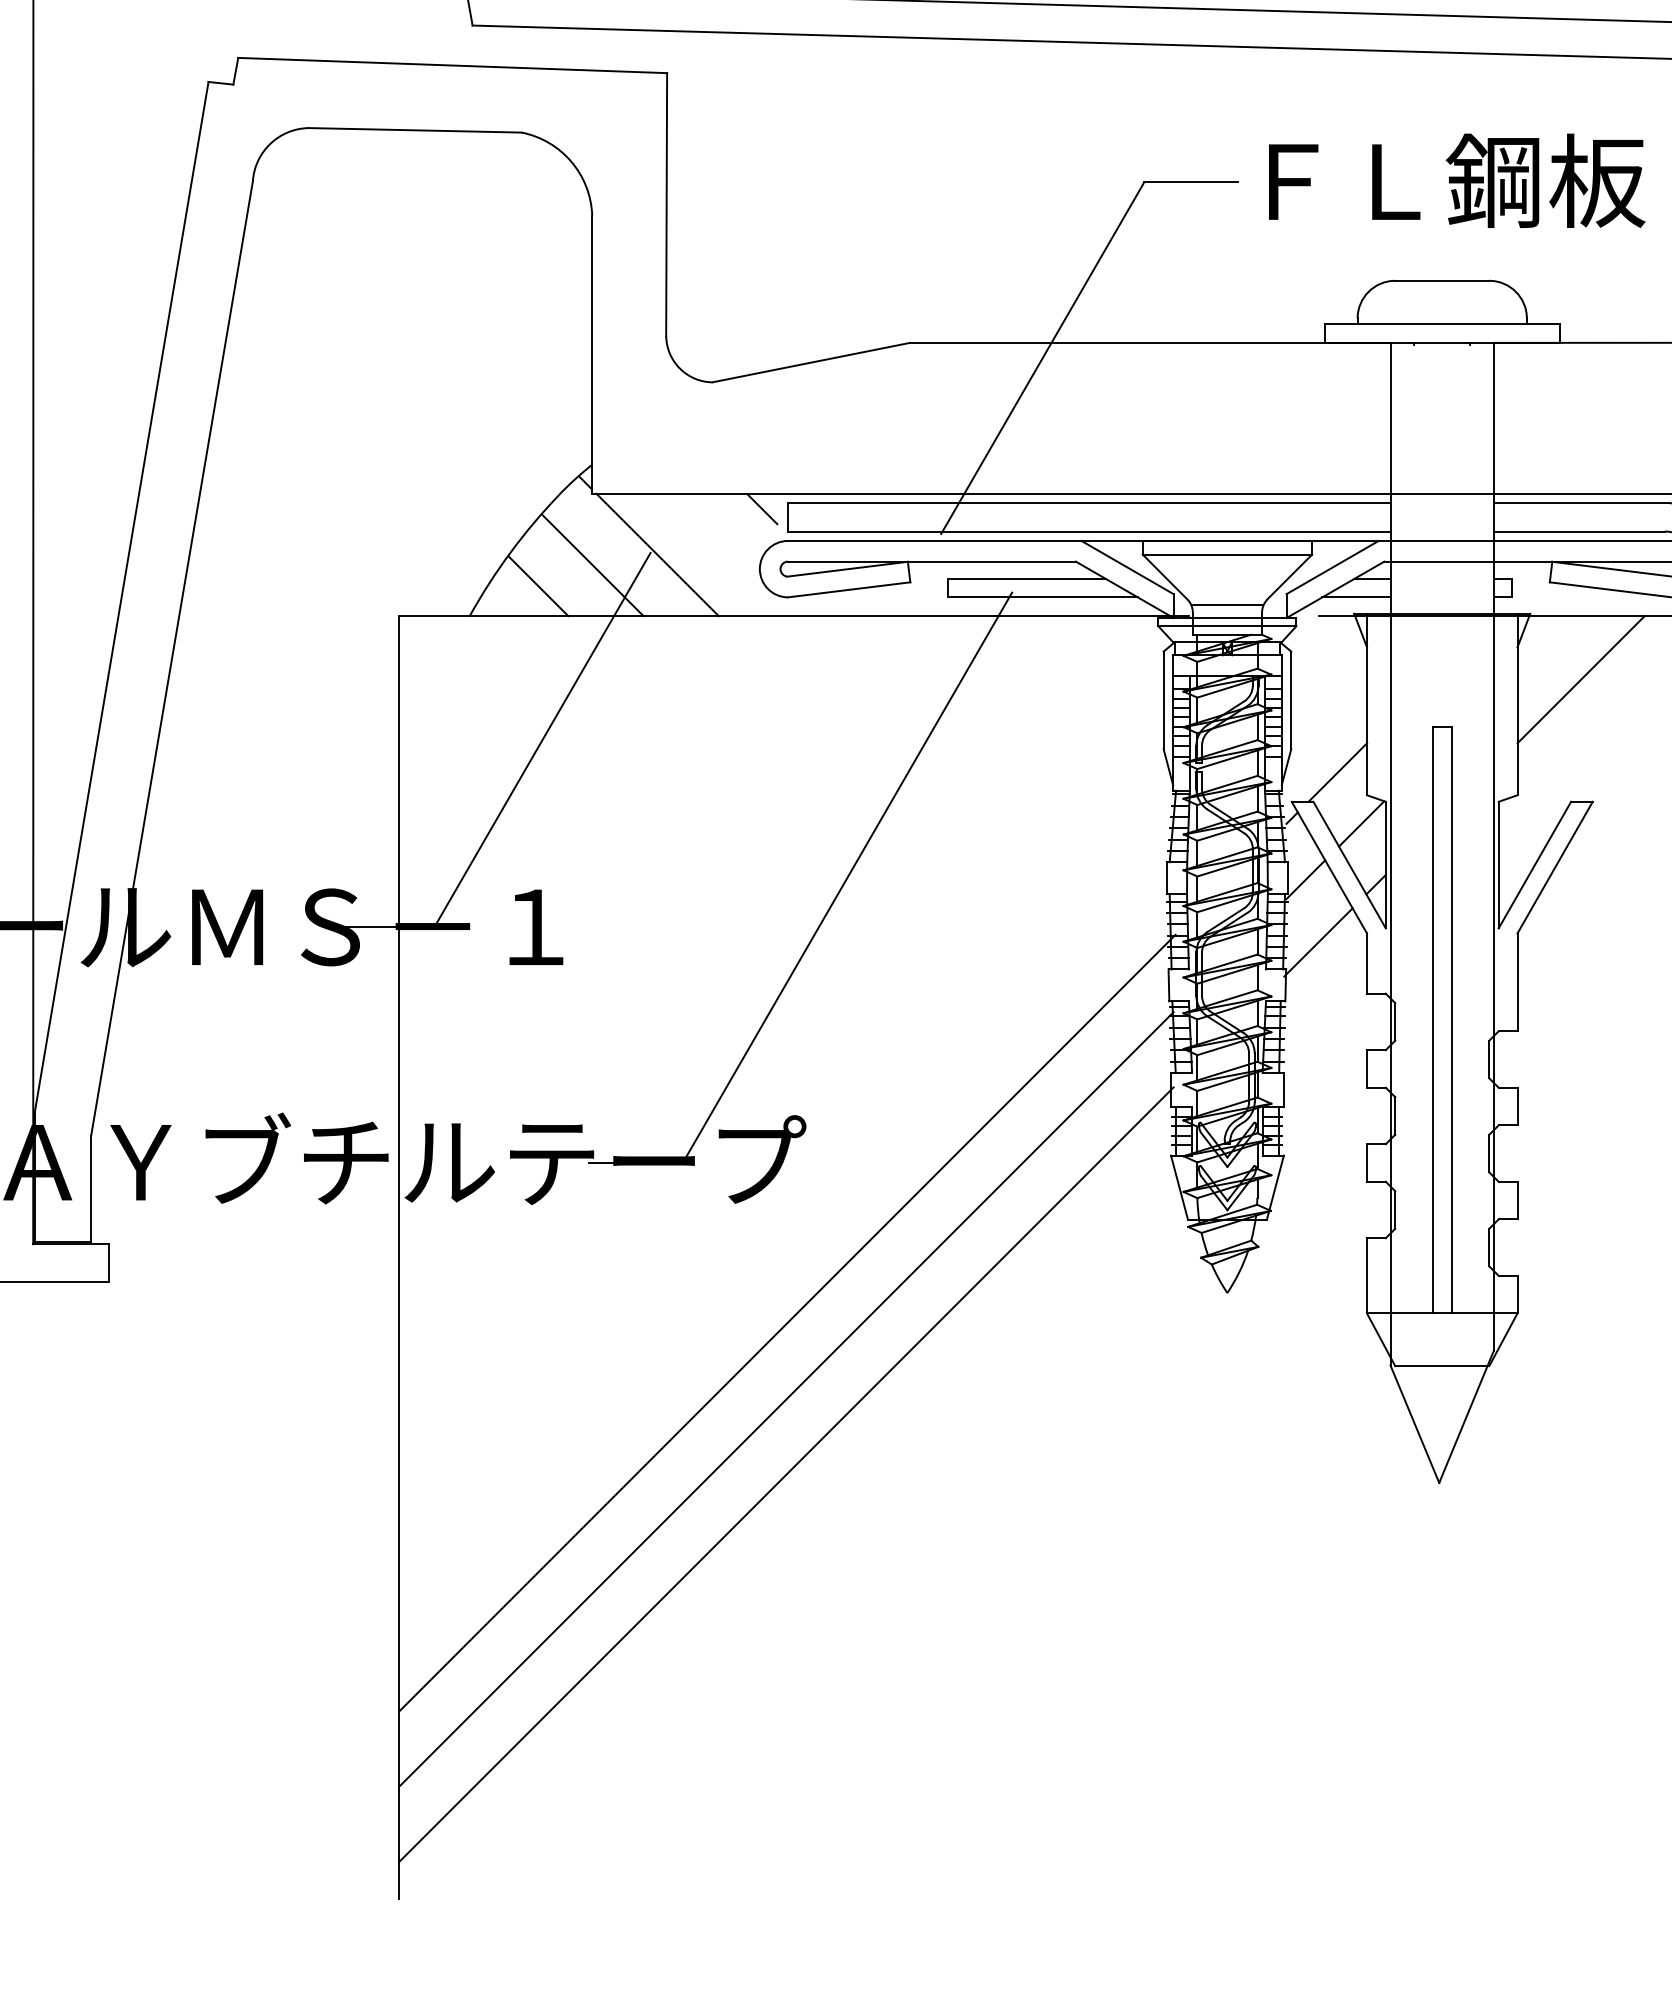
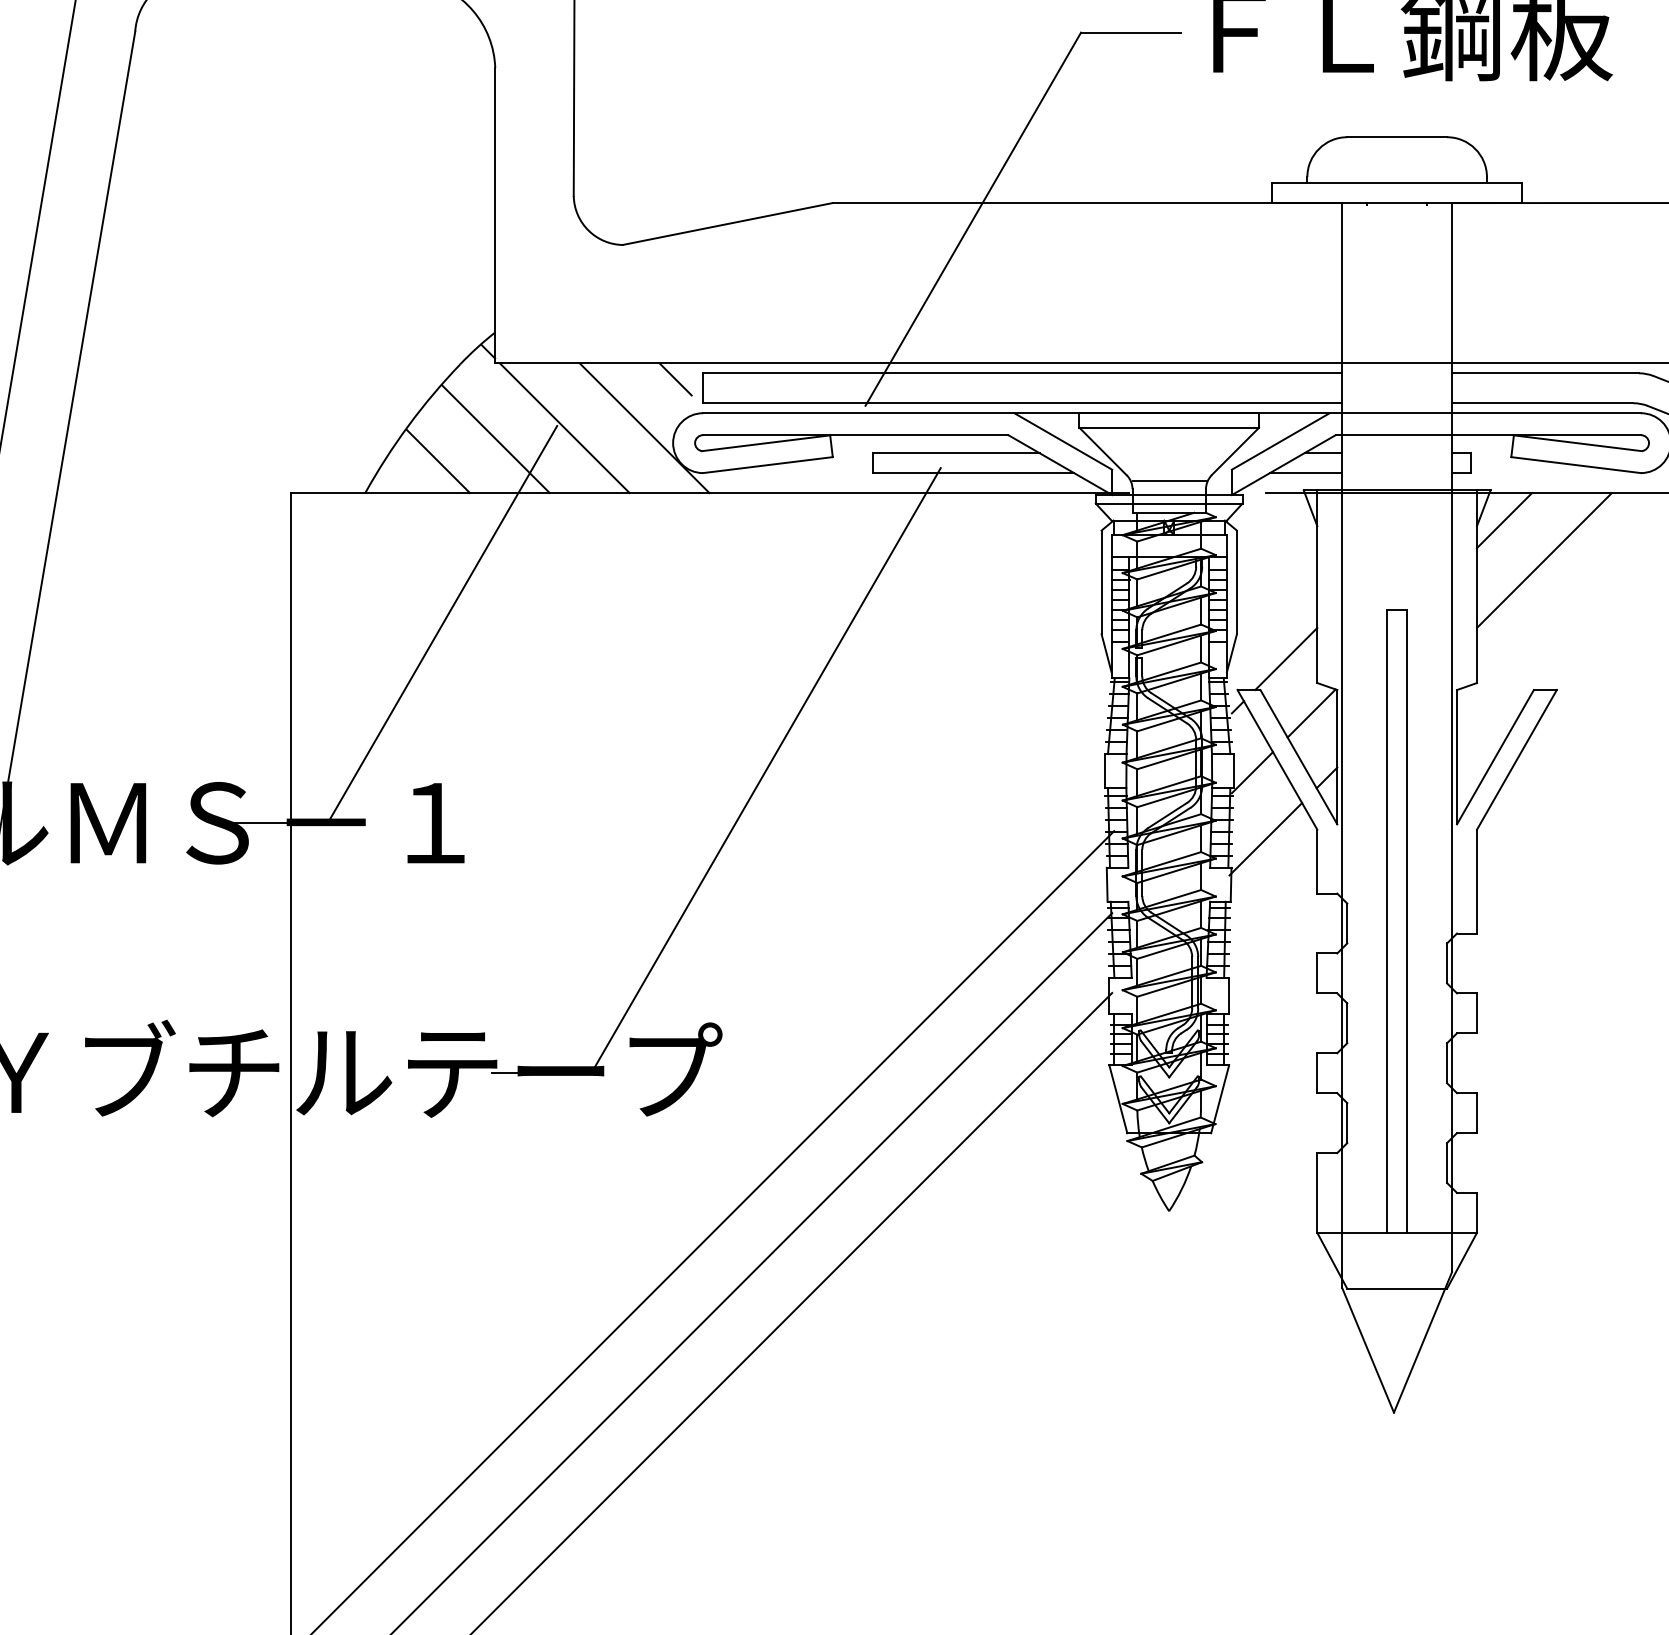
line: (732, 554) -> (644, 427), added
line: (1543, 642) -> (1504, 520), added

